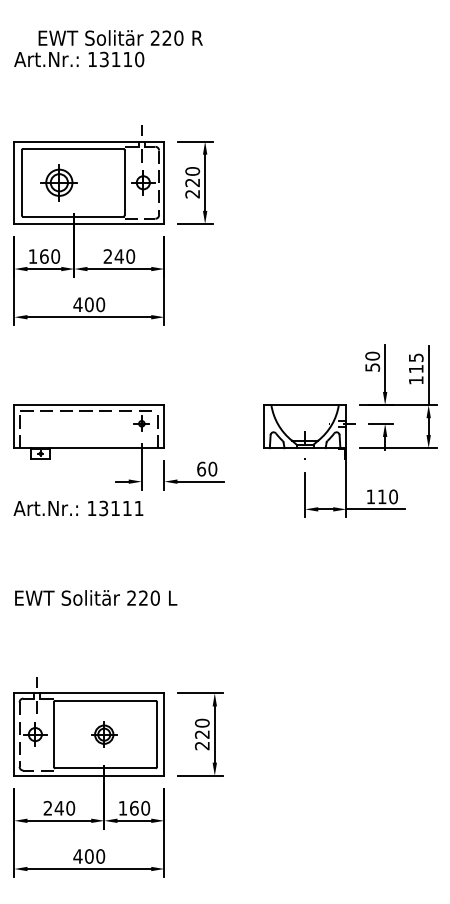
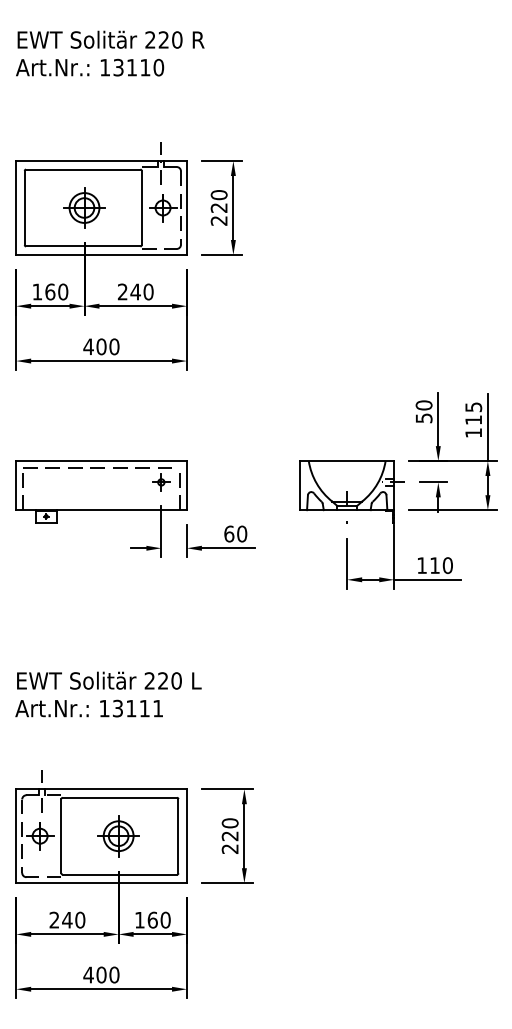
text: (120, 37) -> (110, 39), moved
part: (58, 182) -> (83, 207), moved
text: (78, 508) -> (89, 708), moved
part: (103, 734) -> (117, 836), size x1.43

